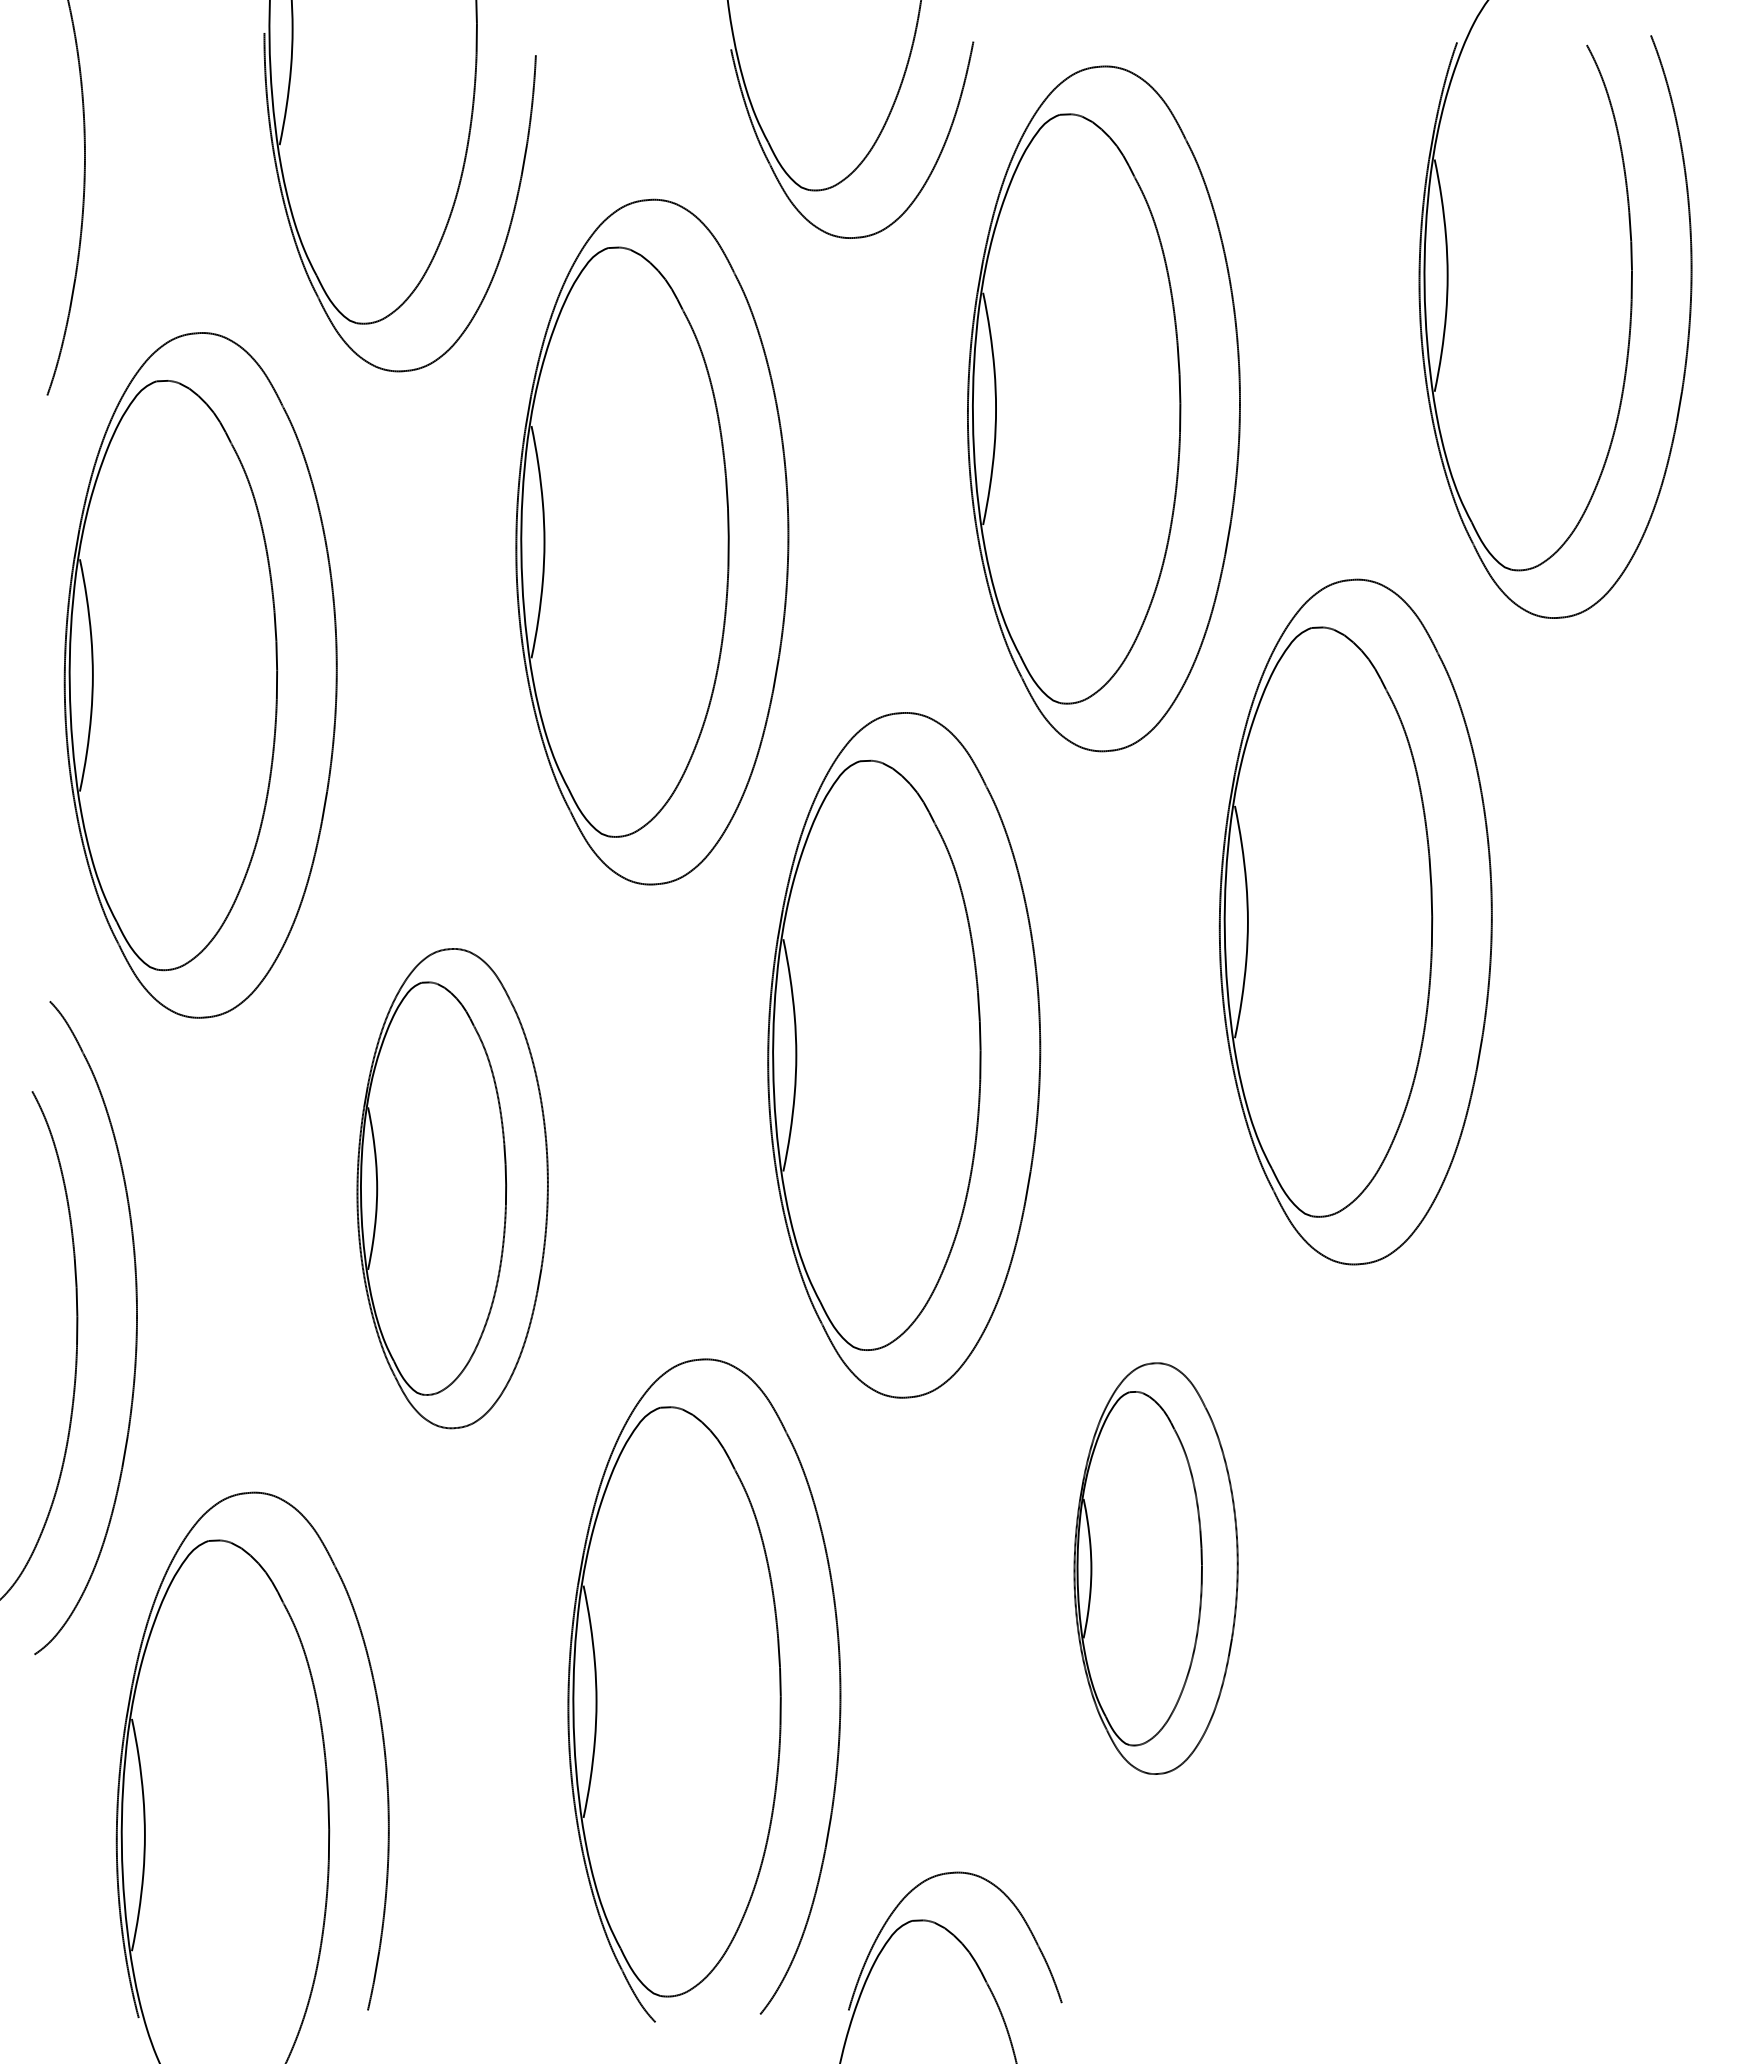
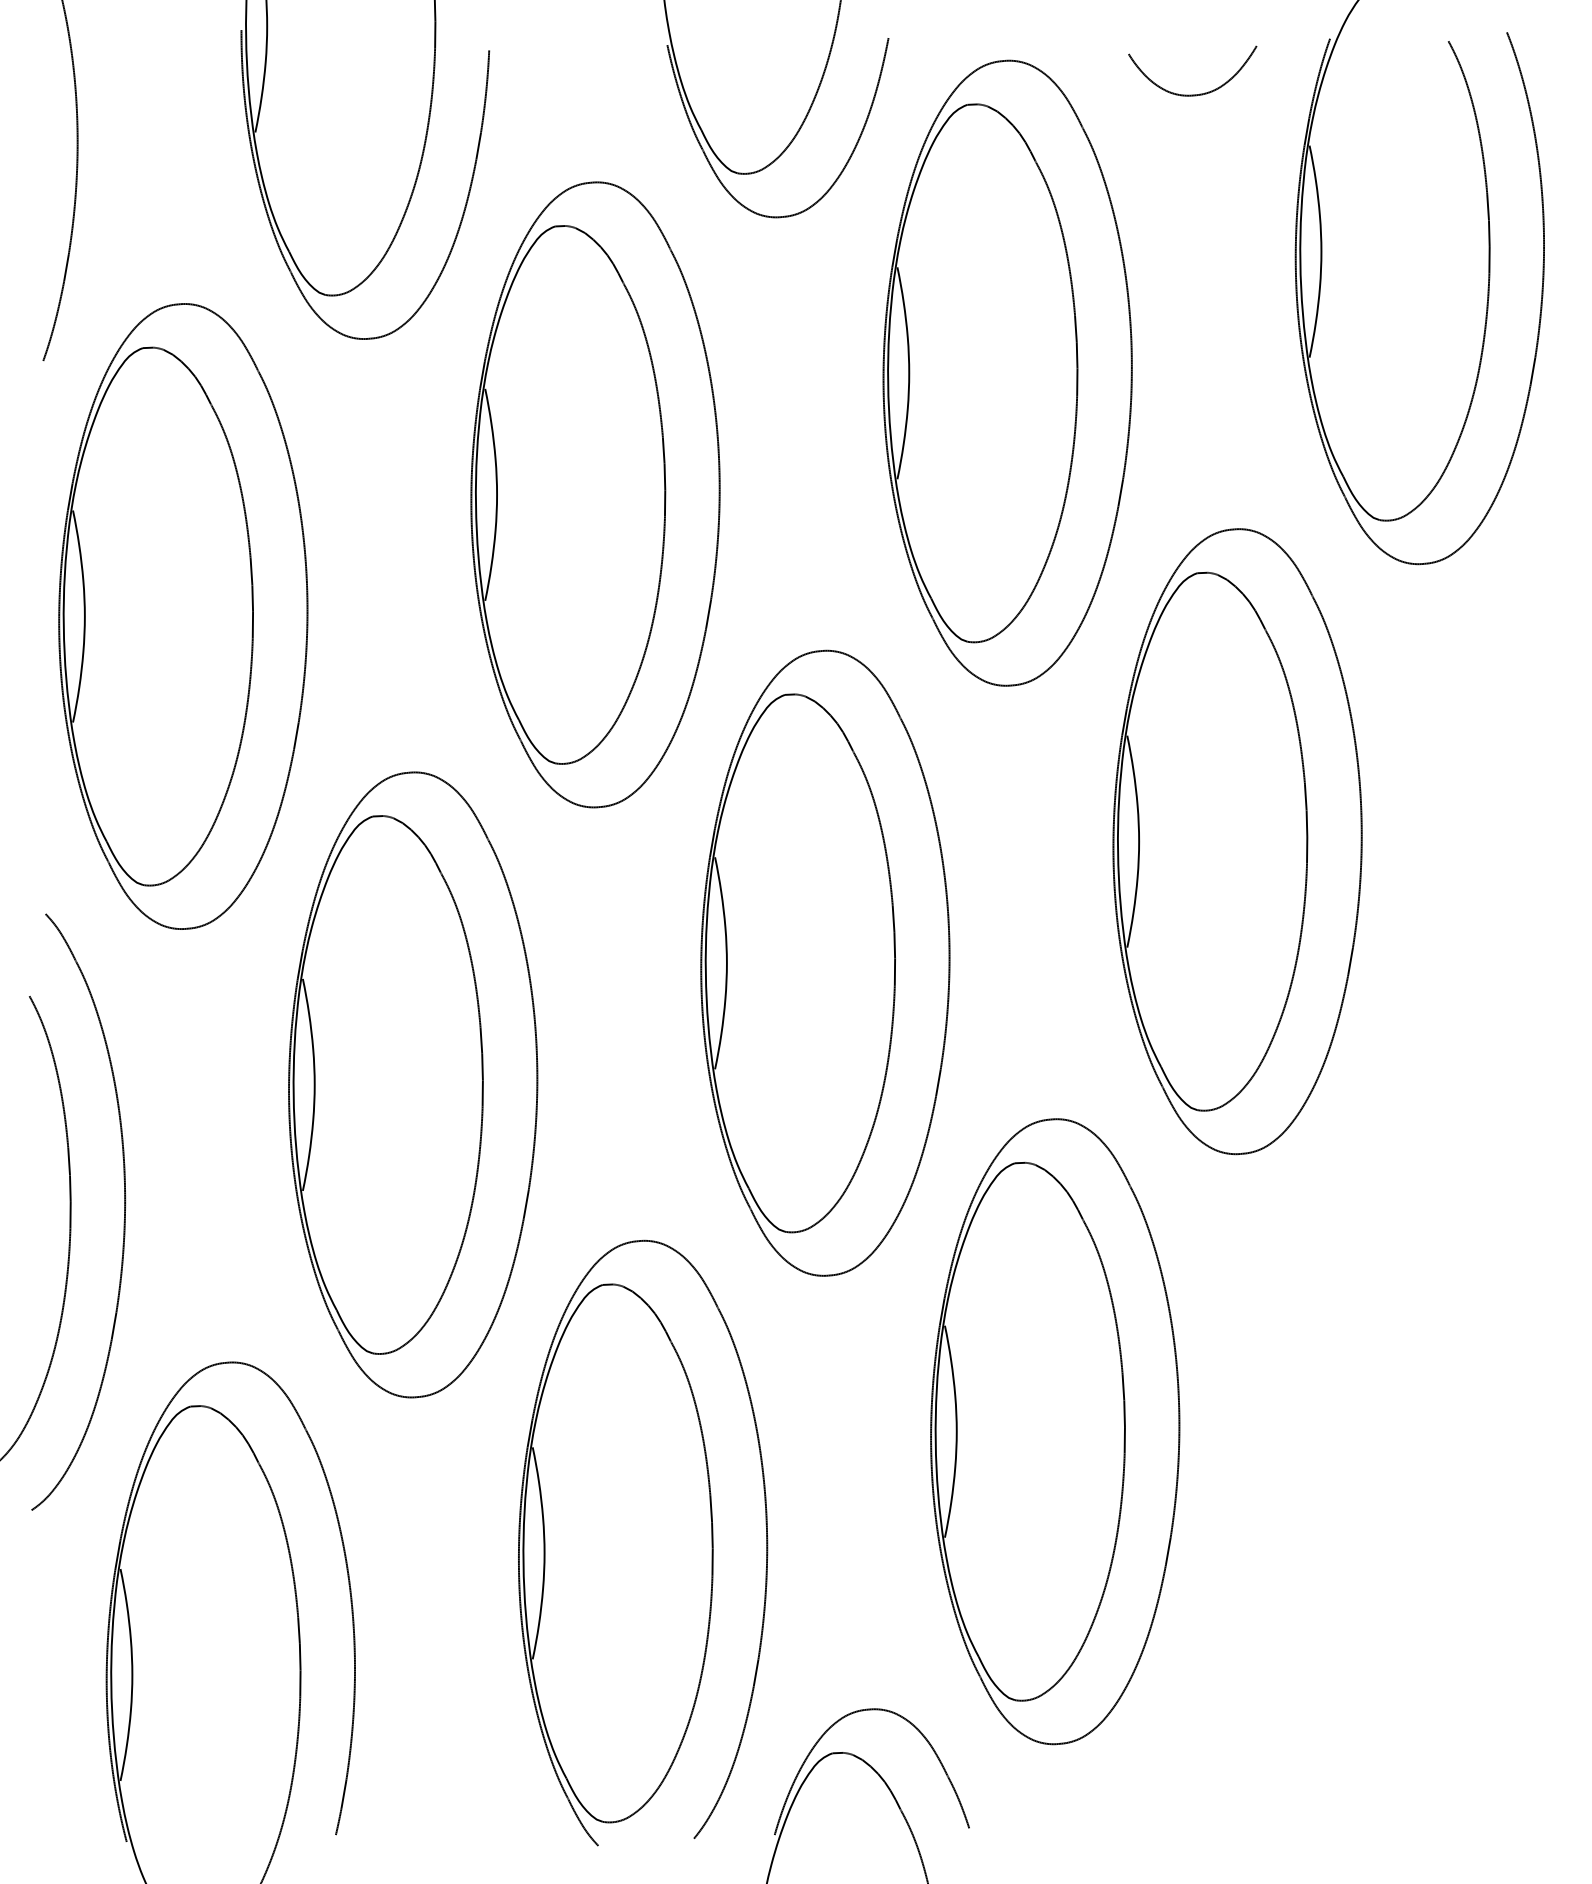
curve: (1306, 103) -> (1192, 94), added
part: (452, 1188) -> (413, 1084), size x1.43
part: (1156, 1568) -> (1055, 1431), size x1.67

